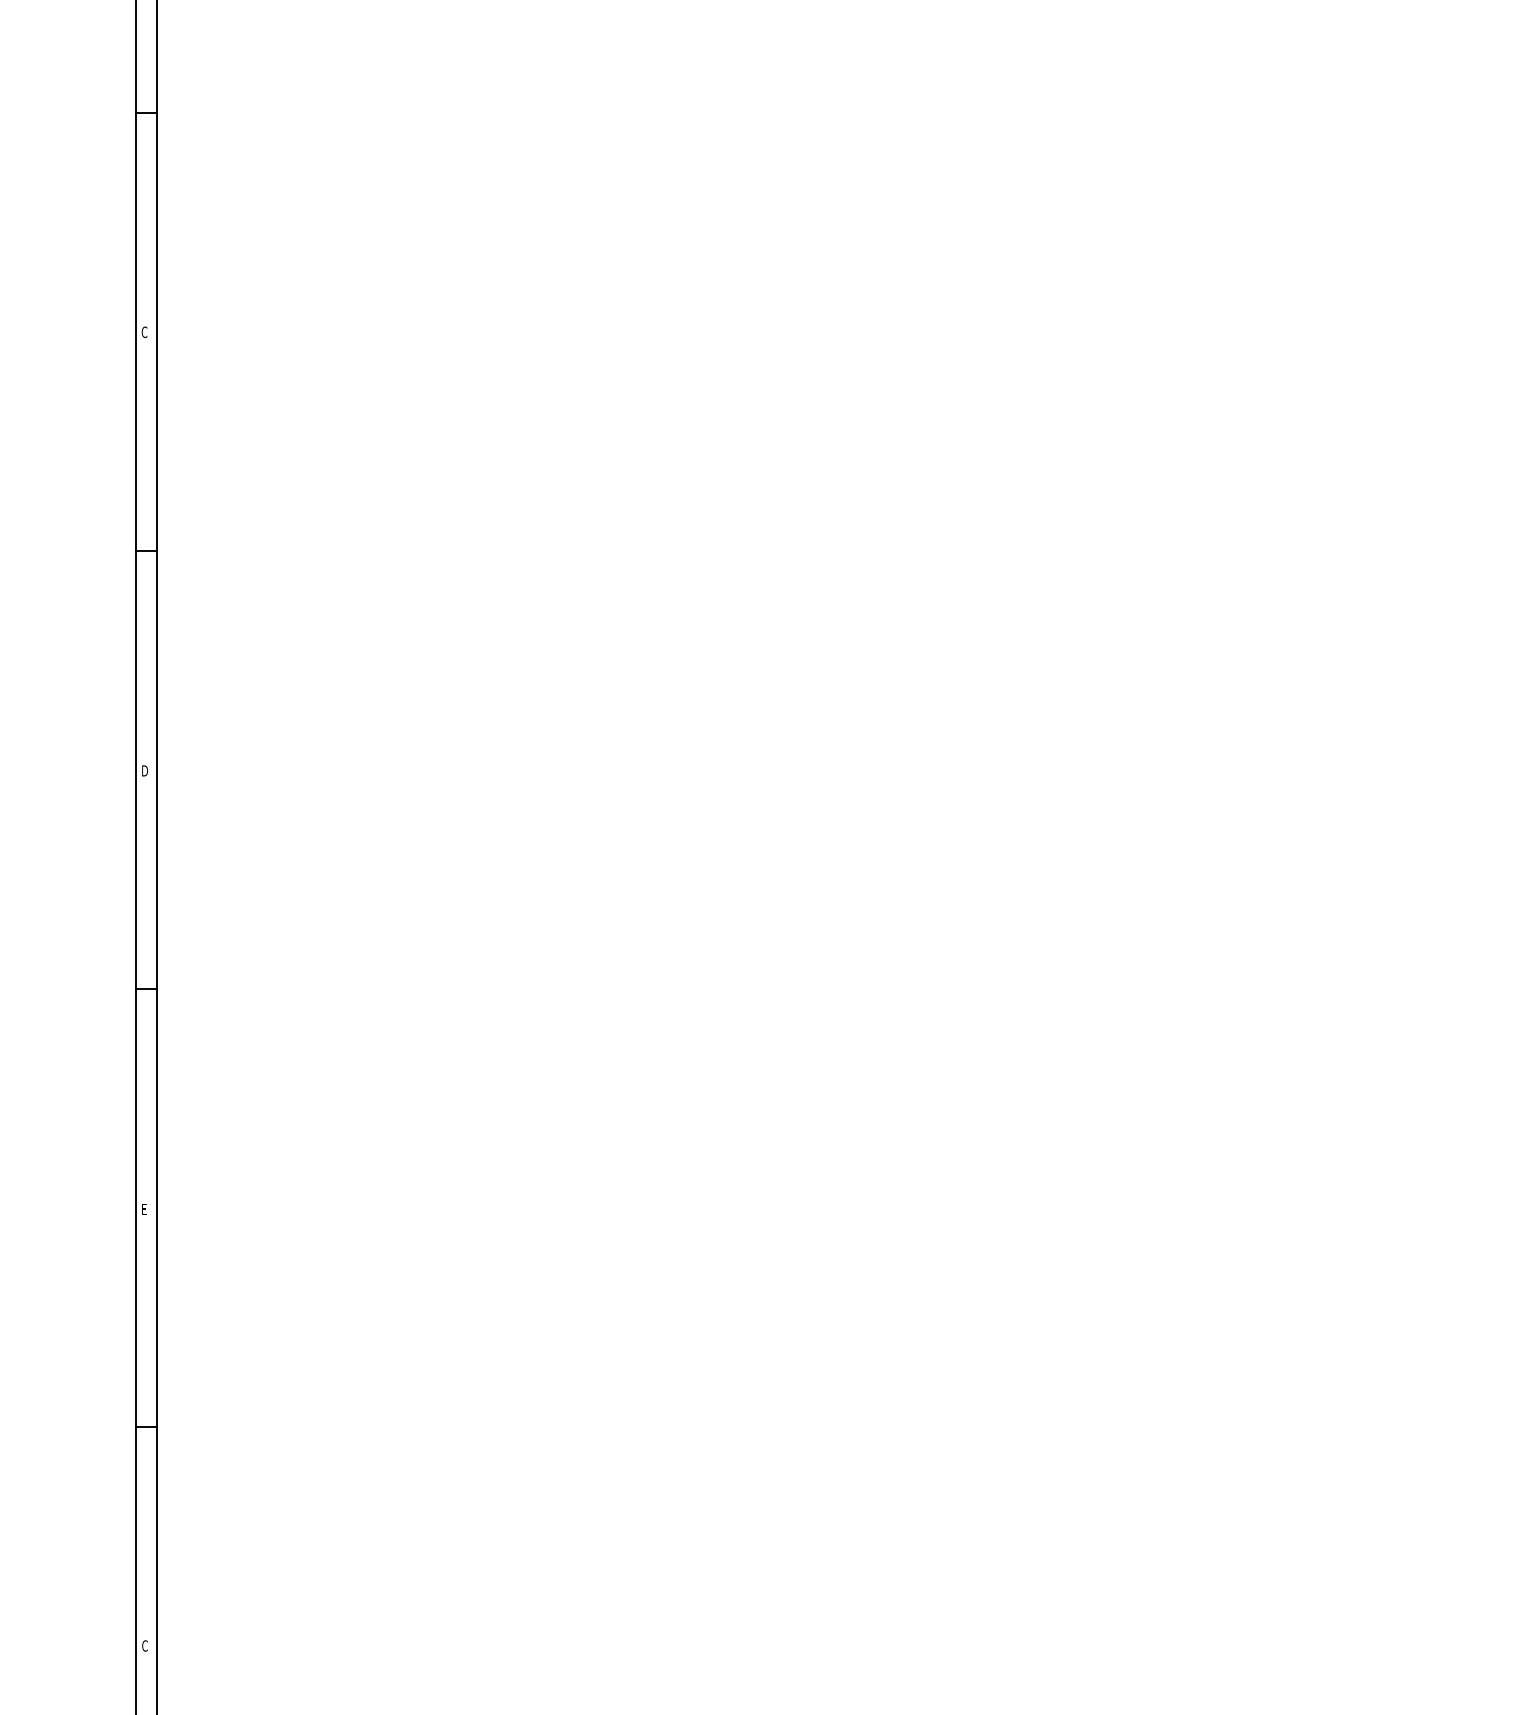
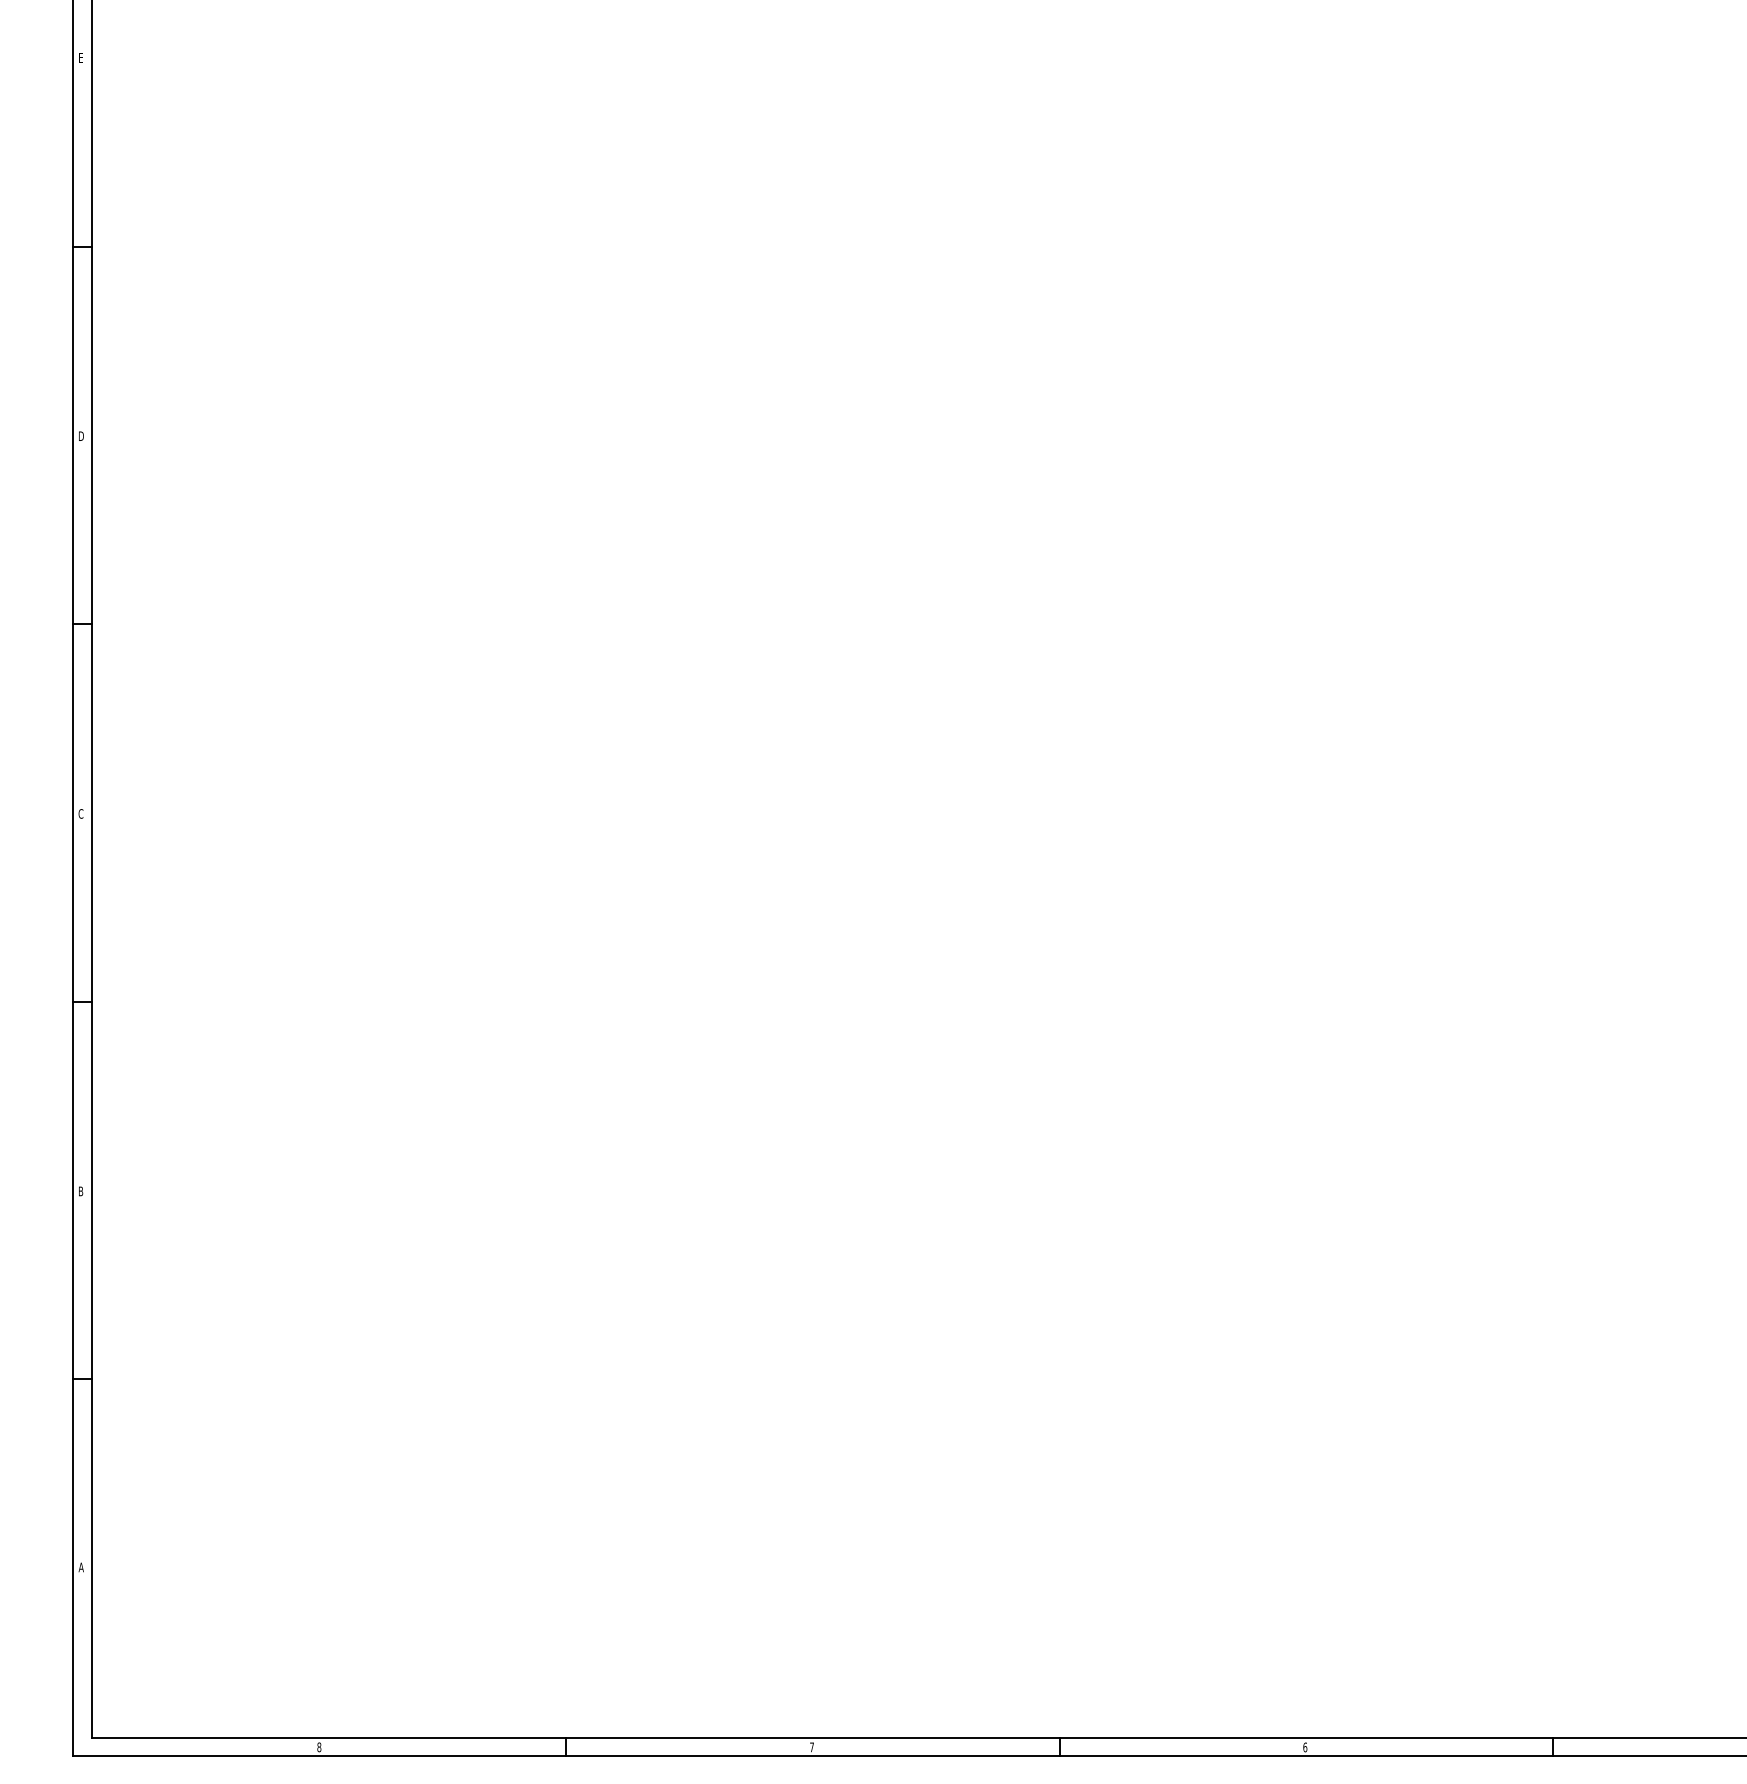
text: (143, 332) -> (80, 436), C -> D
text: (143, 770) -> (80, 813), D -> C
text: (145, 1209) -> (81, 1191), E -> B
text: (143, 1646) -> (80, 1567), C -> A

